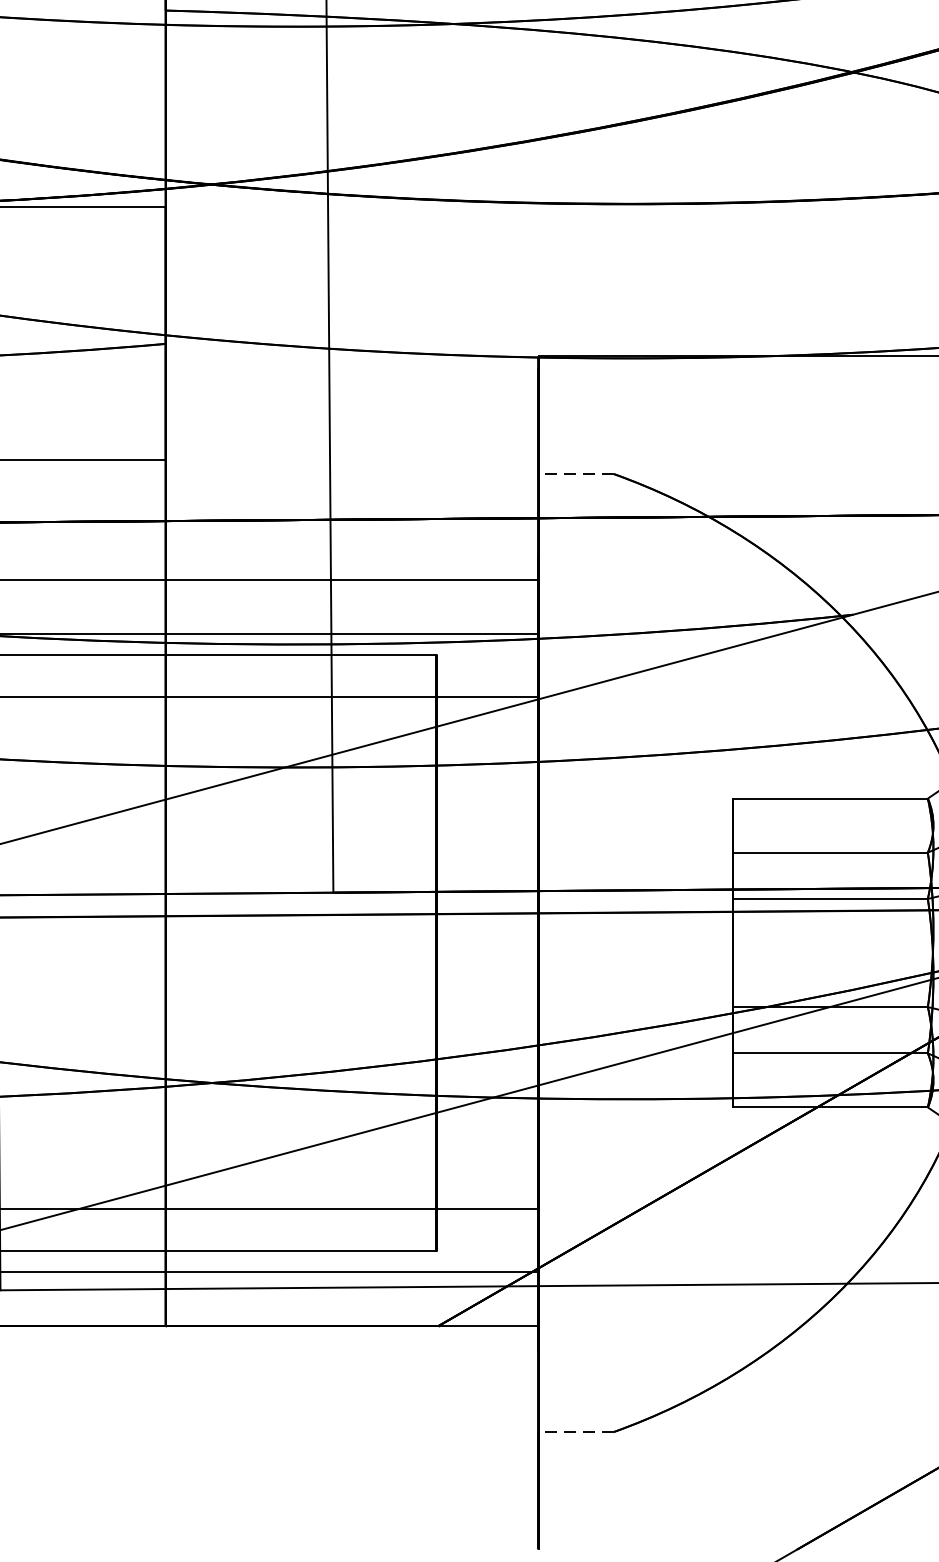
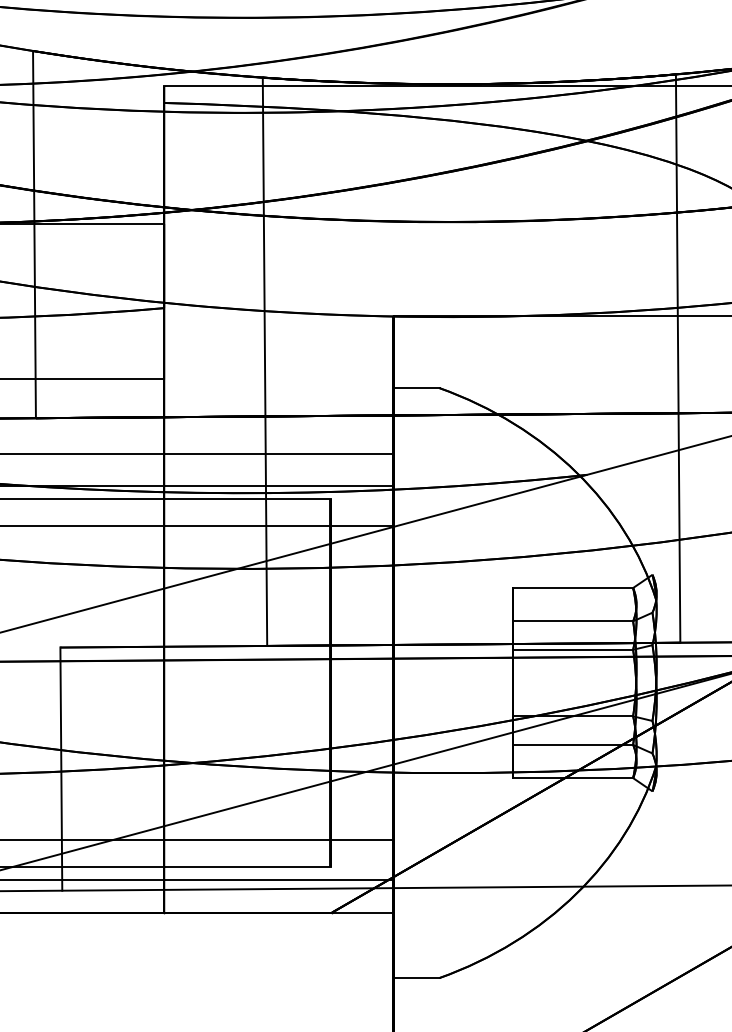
line: (575, 474) -> (416, 388), dashed -> solid
line: (575, 1432) -> (416, 978), dashed -> solid

